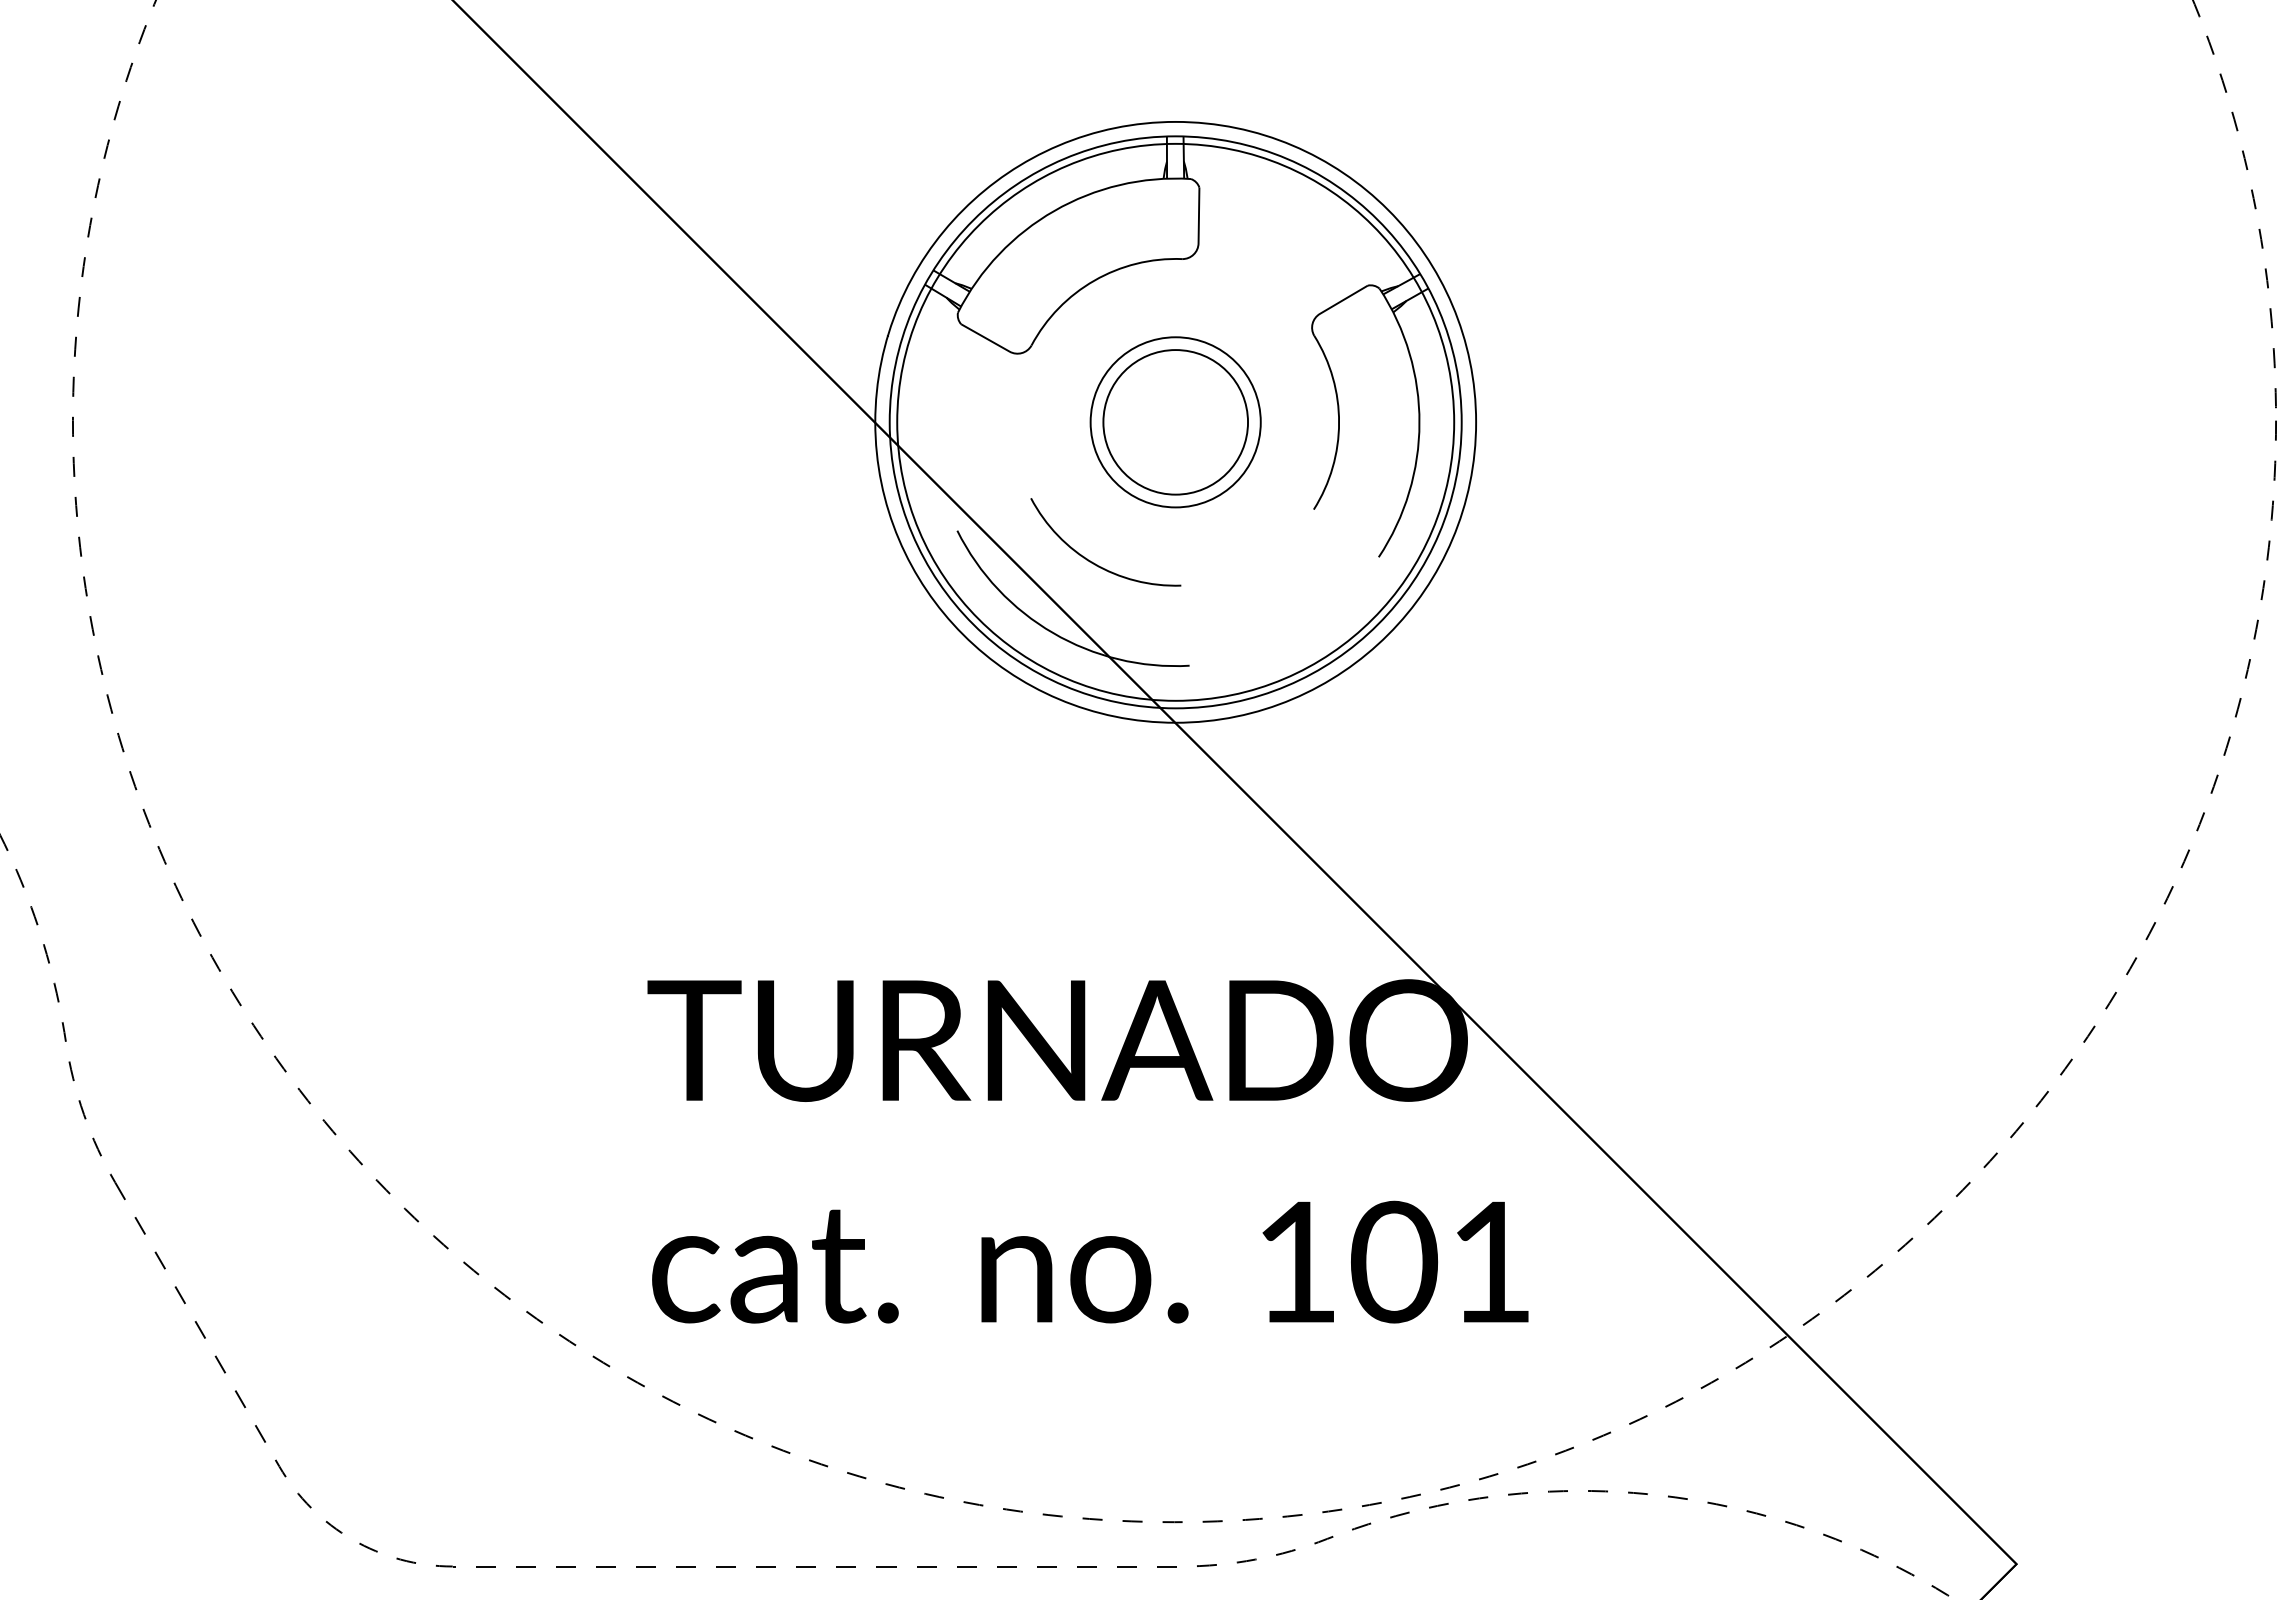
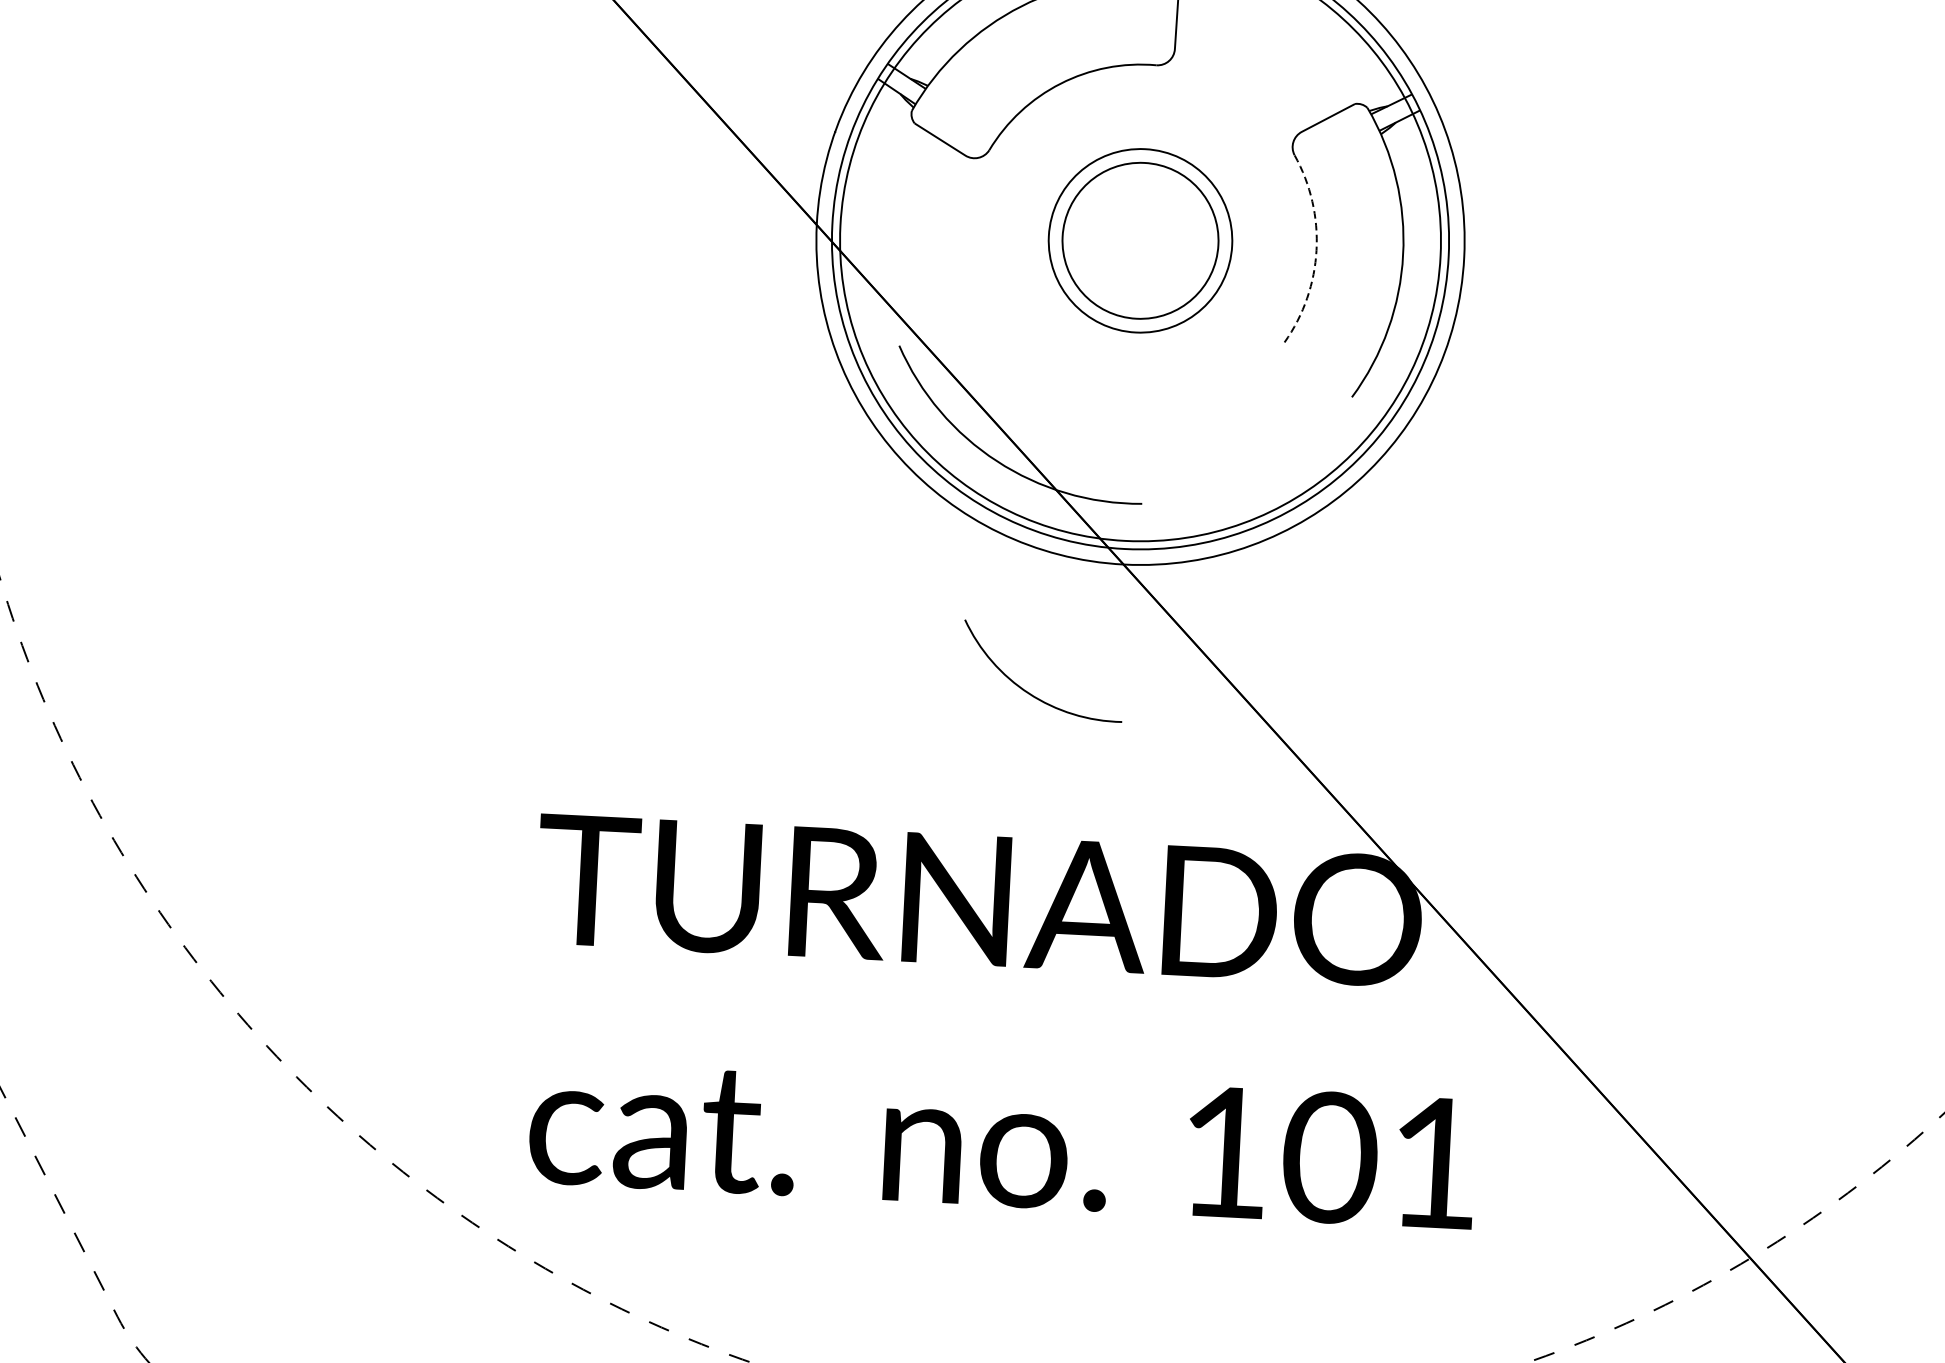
arc: (1339, 422) -> (1316, 249), solid -> dashed
arc: (1092, 561) -> (1027, 691), moved

